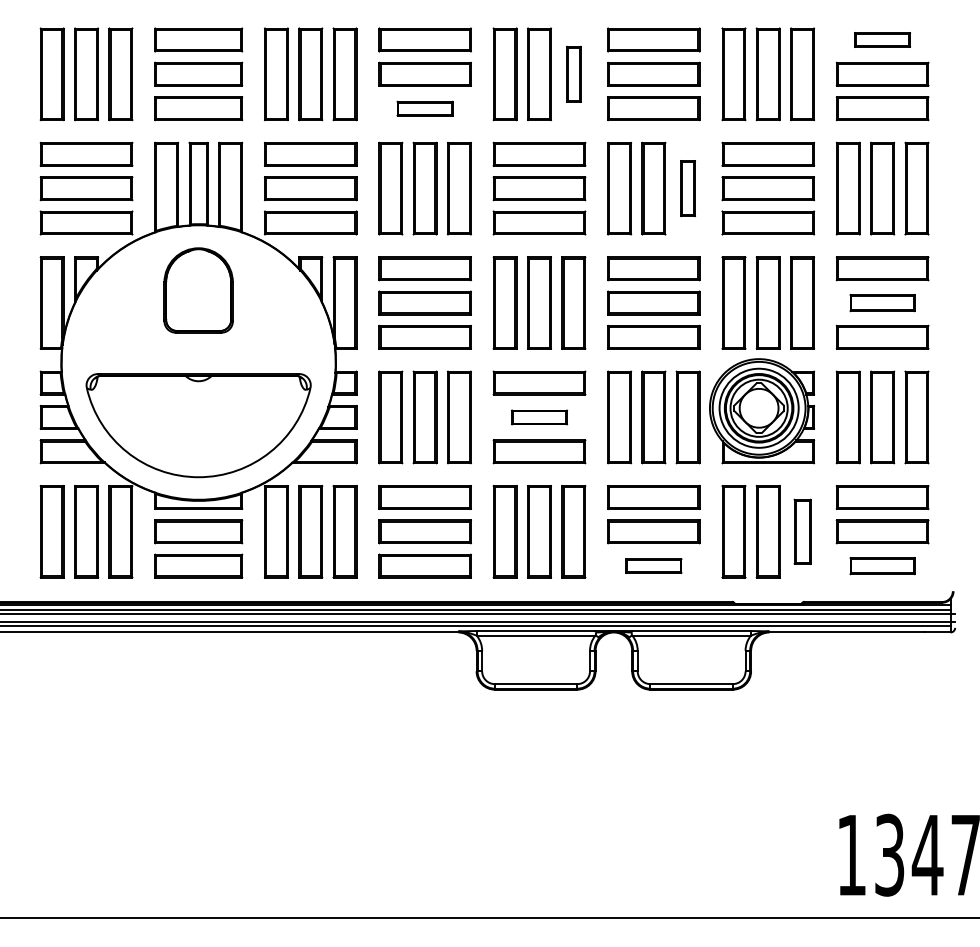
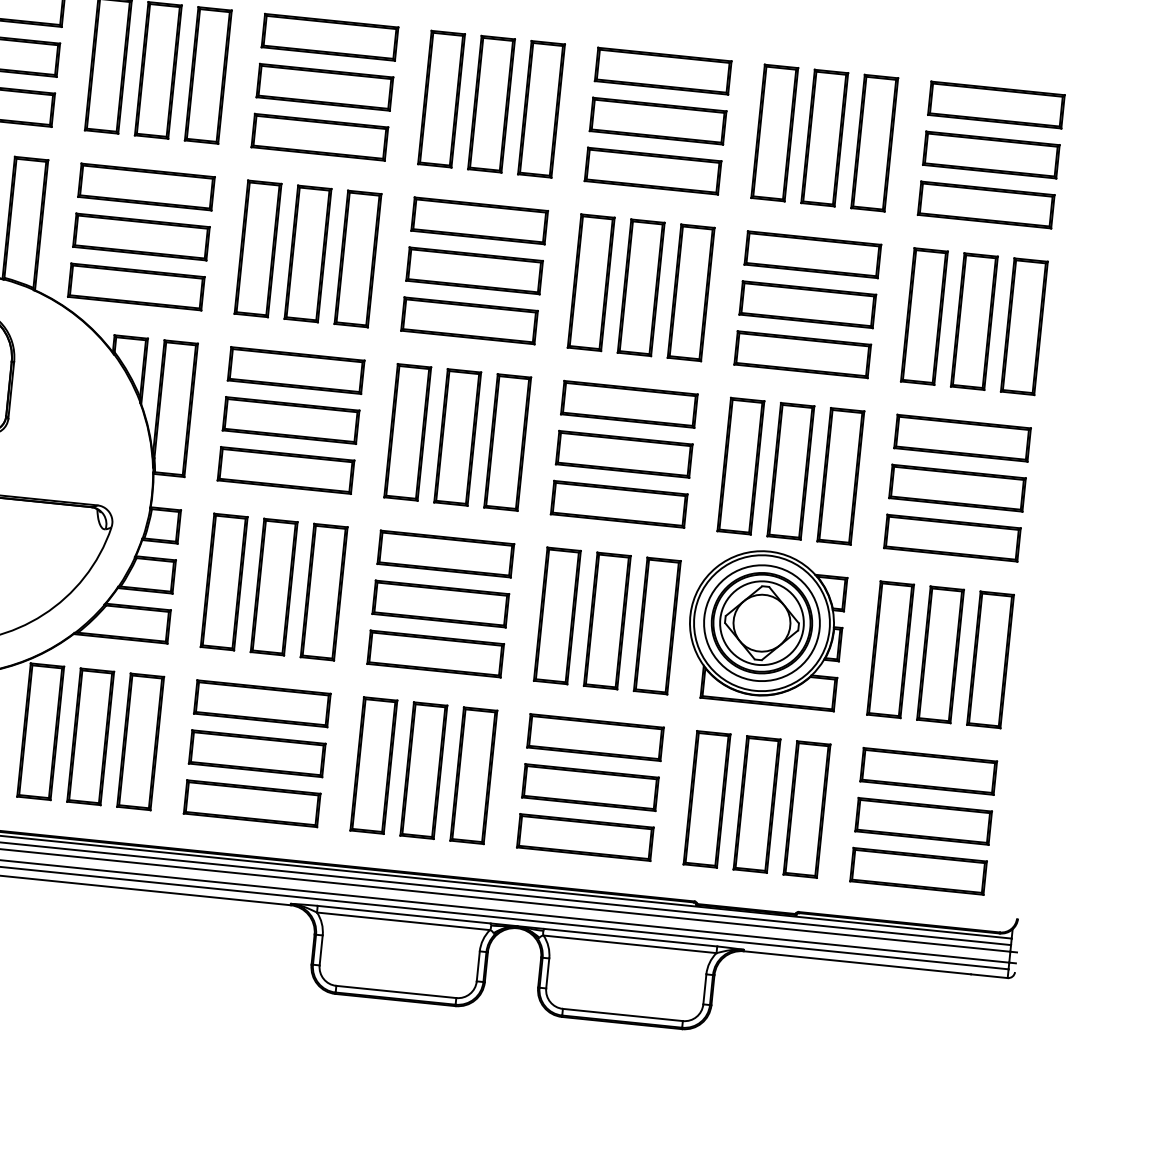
part: (882, 39) -> (996, 104), size x1.67
part: (573, 74) -> (541, 109), size x1.67
part: (424, 108) -> (318, 137), size x1.67
part: (687, 188) -> (690, 292), size x1.67
part: (882, 302) -> (957, 487), size x1.43
part: (539, 417) -> (440, 604), size x1.67
part: (802, 531) -> (806, 809), size x1.43
part: (653, 565) -> (584, 836), size x1.67
part: (882, 565) -> (918, 870), size x1.43

